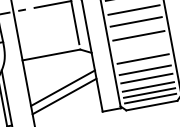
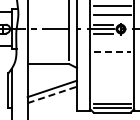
line: (133, 10) -> (111, 43), removed
line: (136, 22) -> (112, 52), solid -> dashed
line: (137, 36) -> (111, 62), removed
line: (142, 59) -> (111, 79), removed
line: (144, 70) -> (111, 87), removed
line: (146, 79) -> (111, 93), removed
line: (147, 87) -> (111, 99), removed
line: (64, 95) -> (52, 94), solid -> dashed

